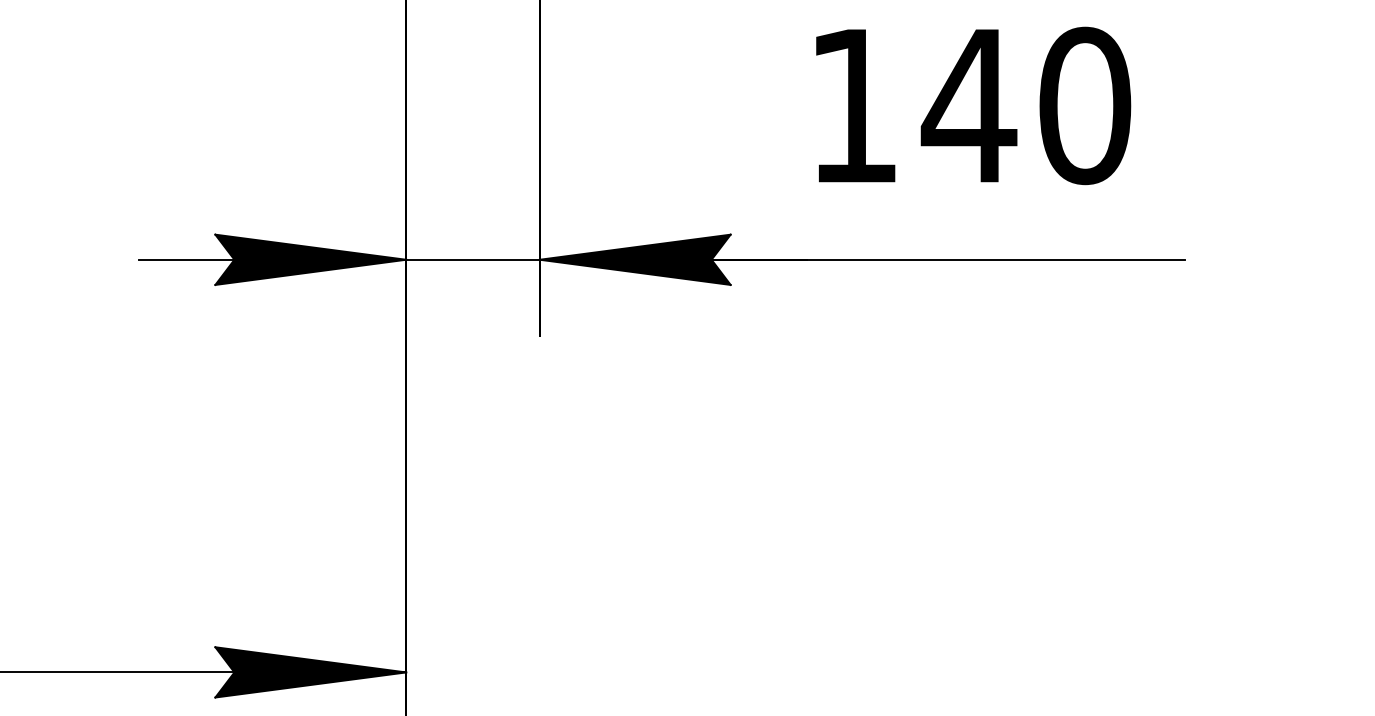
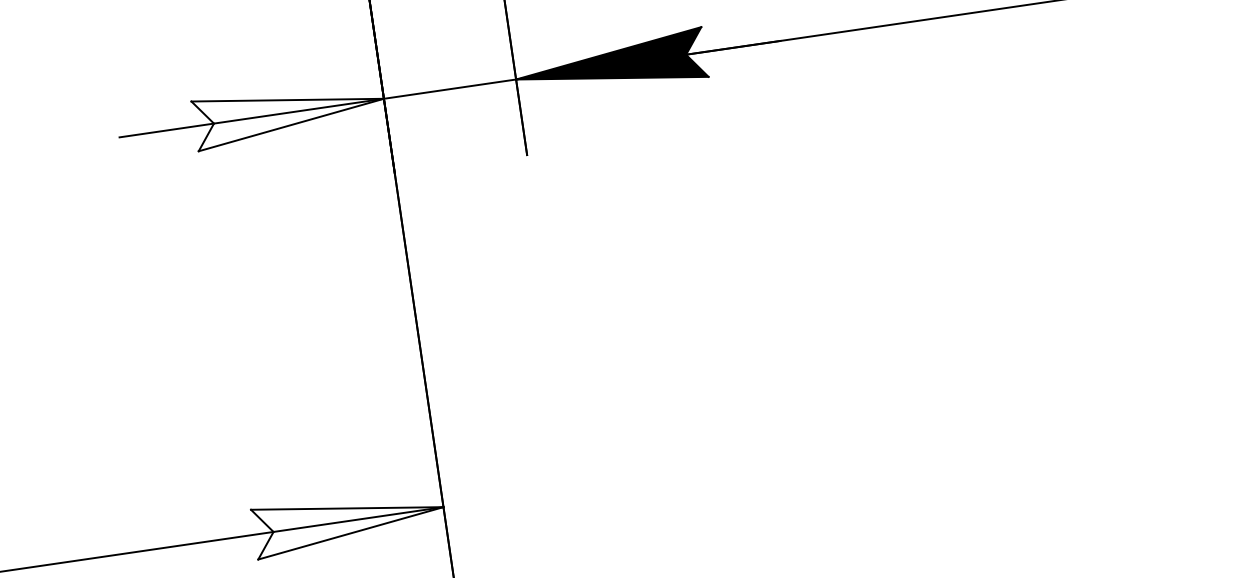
fill: (310, 259) -> (289, 112), removed
fill: (310, 672) -> (348, 521), removed

